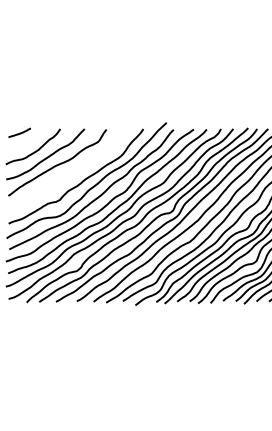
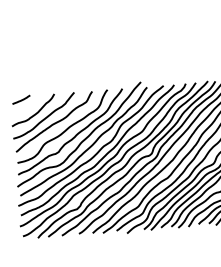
curve: (71, 172) -> (66, 128), added

